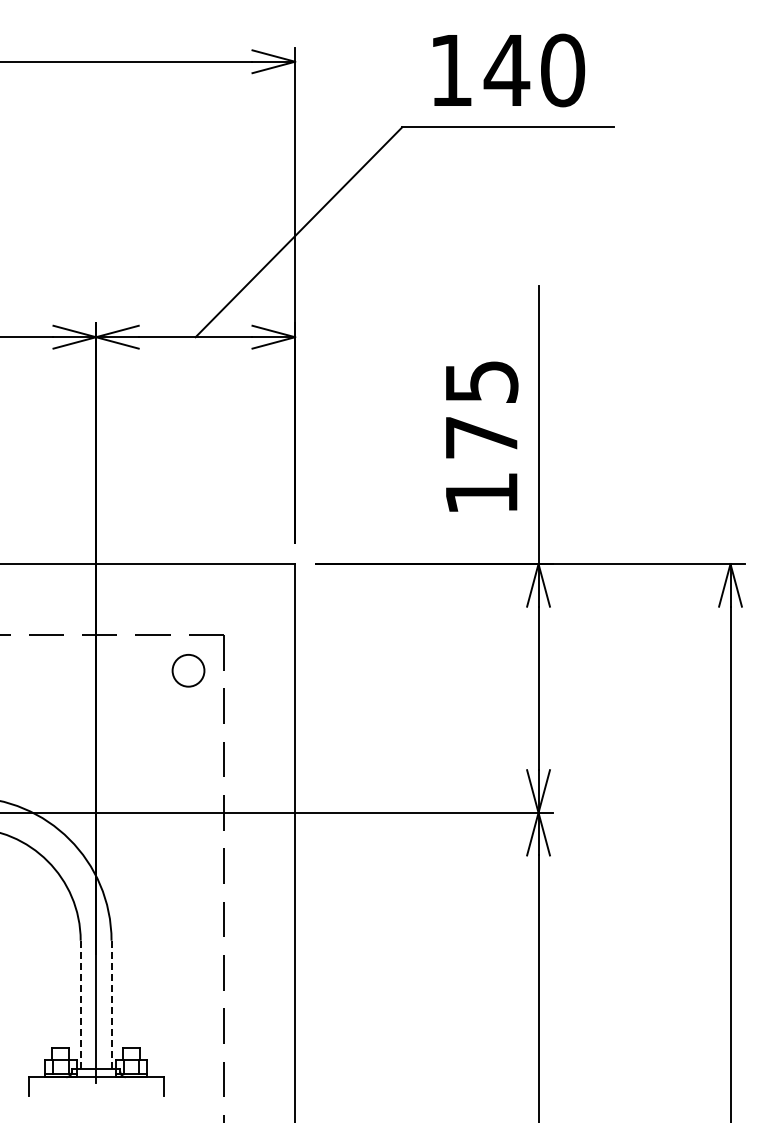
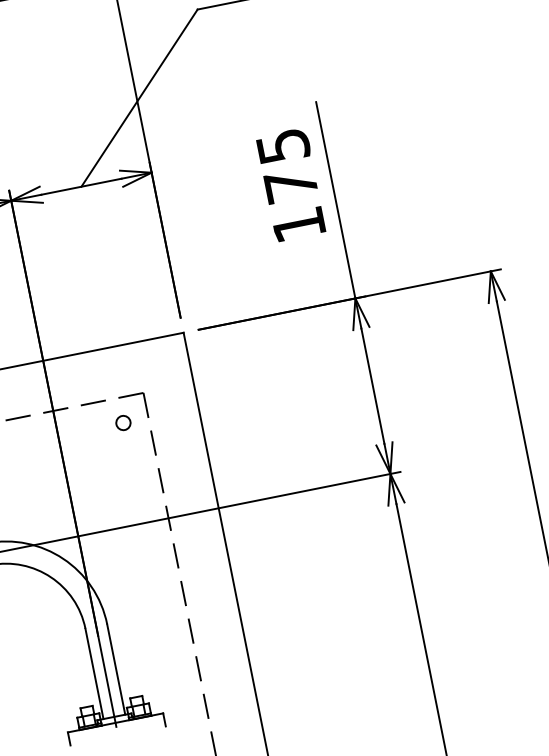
text: (482, 436) -> (291, 184), moved
circle: (188, 670) -> (123, 422), size x0.62
line: (80, 1004) -> (94, 673), dashed -> solid
line: (111, 1004) -> (116, 669), dashed -> solid

